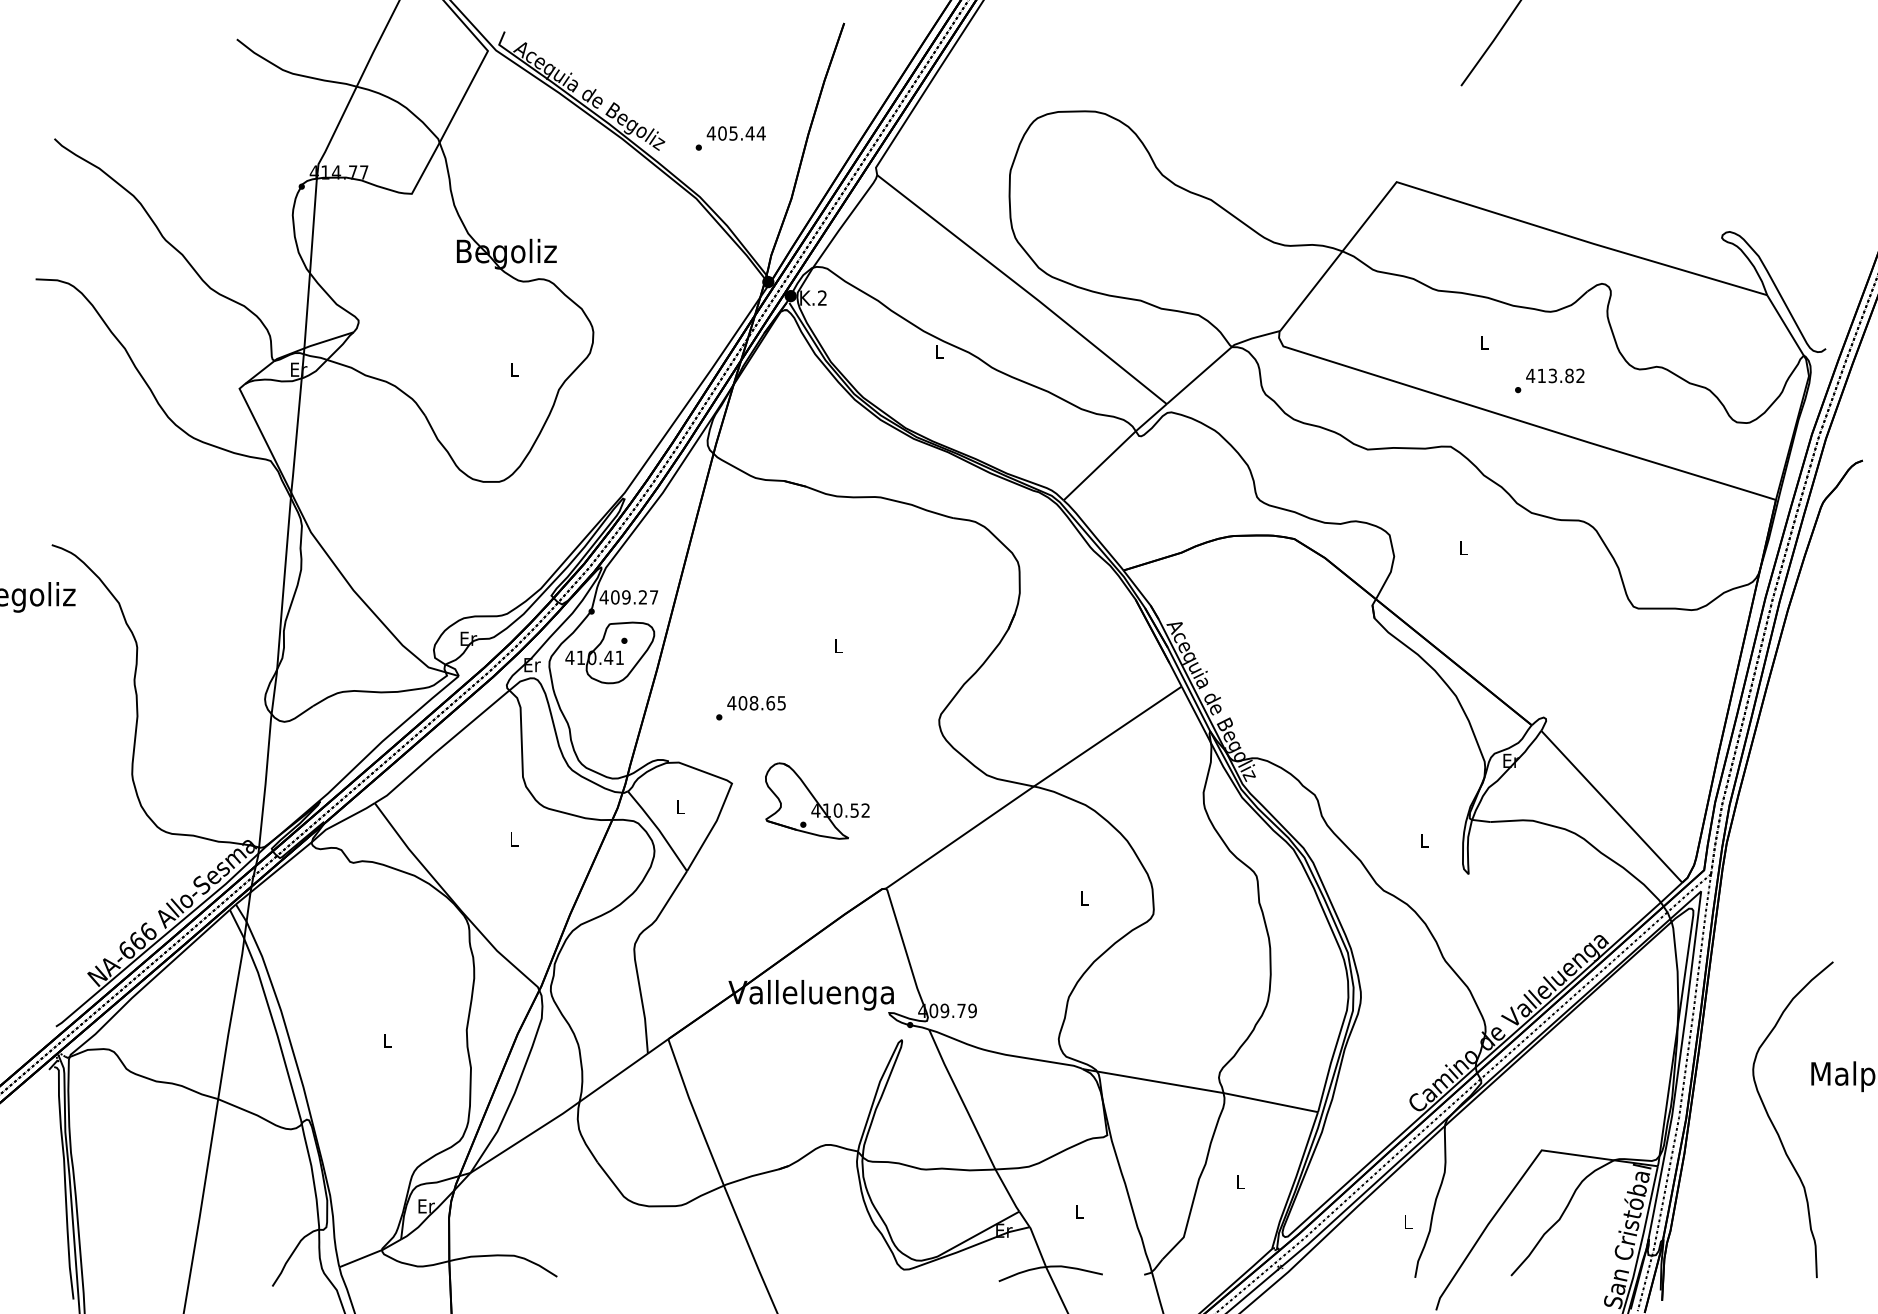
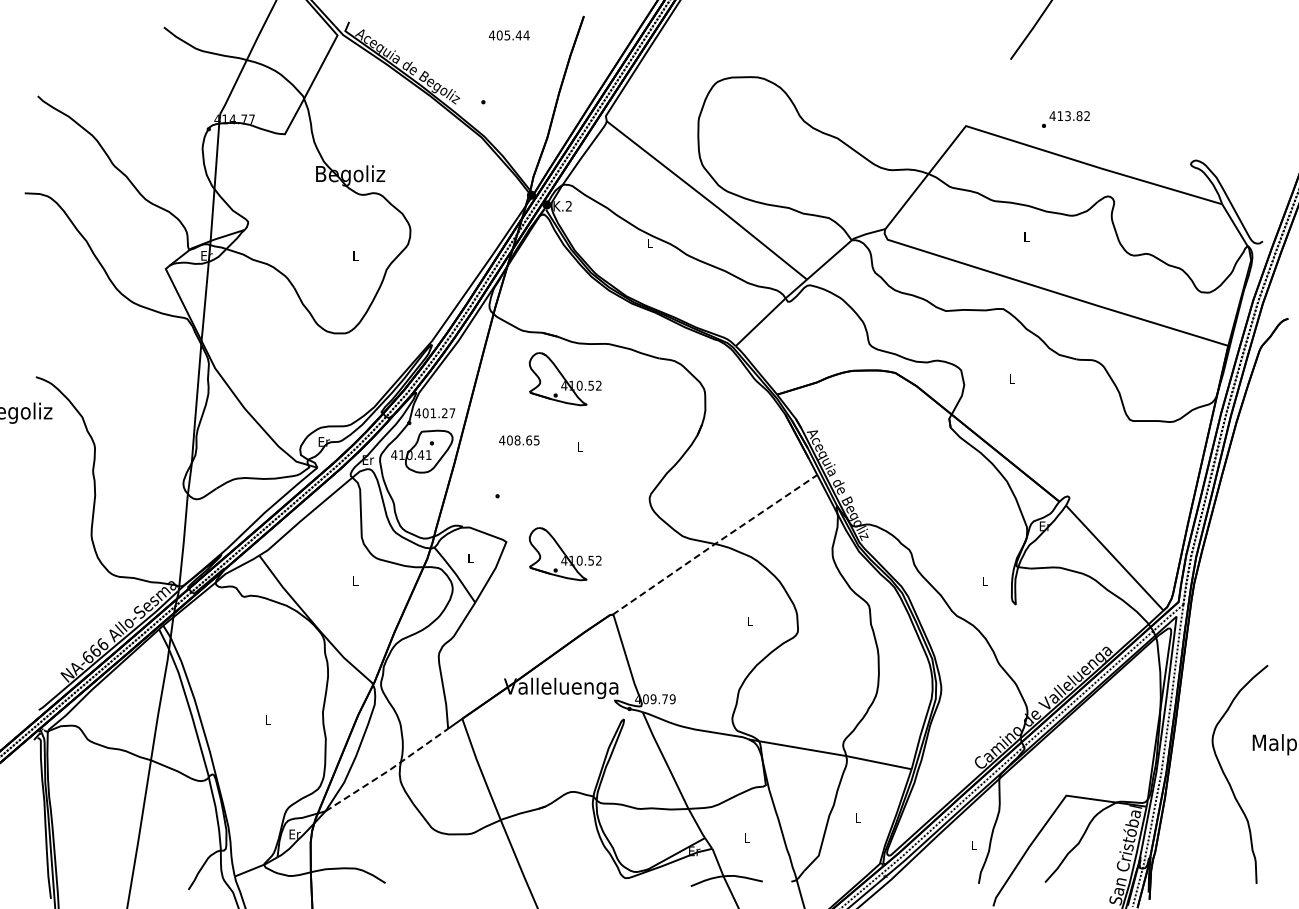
text: (736, 133) -> (509, 35), moved
text: (1549, 380) -> (1065, 119), moved
part: (816, 548) -> (564, 379), added
text: (626, 597) -> (433, 413), 409.27 -> 401.27
text: (756, 703) -> (519, 440), moved
line: (1034, 787) -> (715, 544), solid -> dashed
line: (561, 1113) -> (388, 770), solid -> dashed

